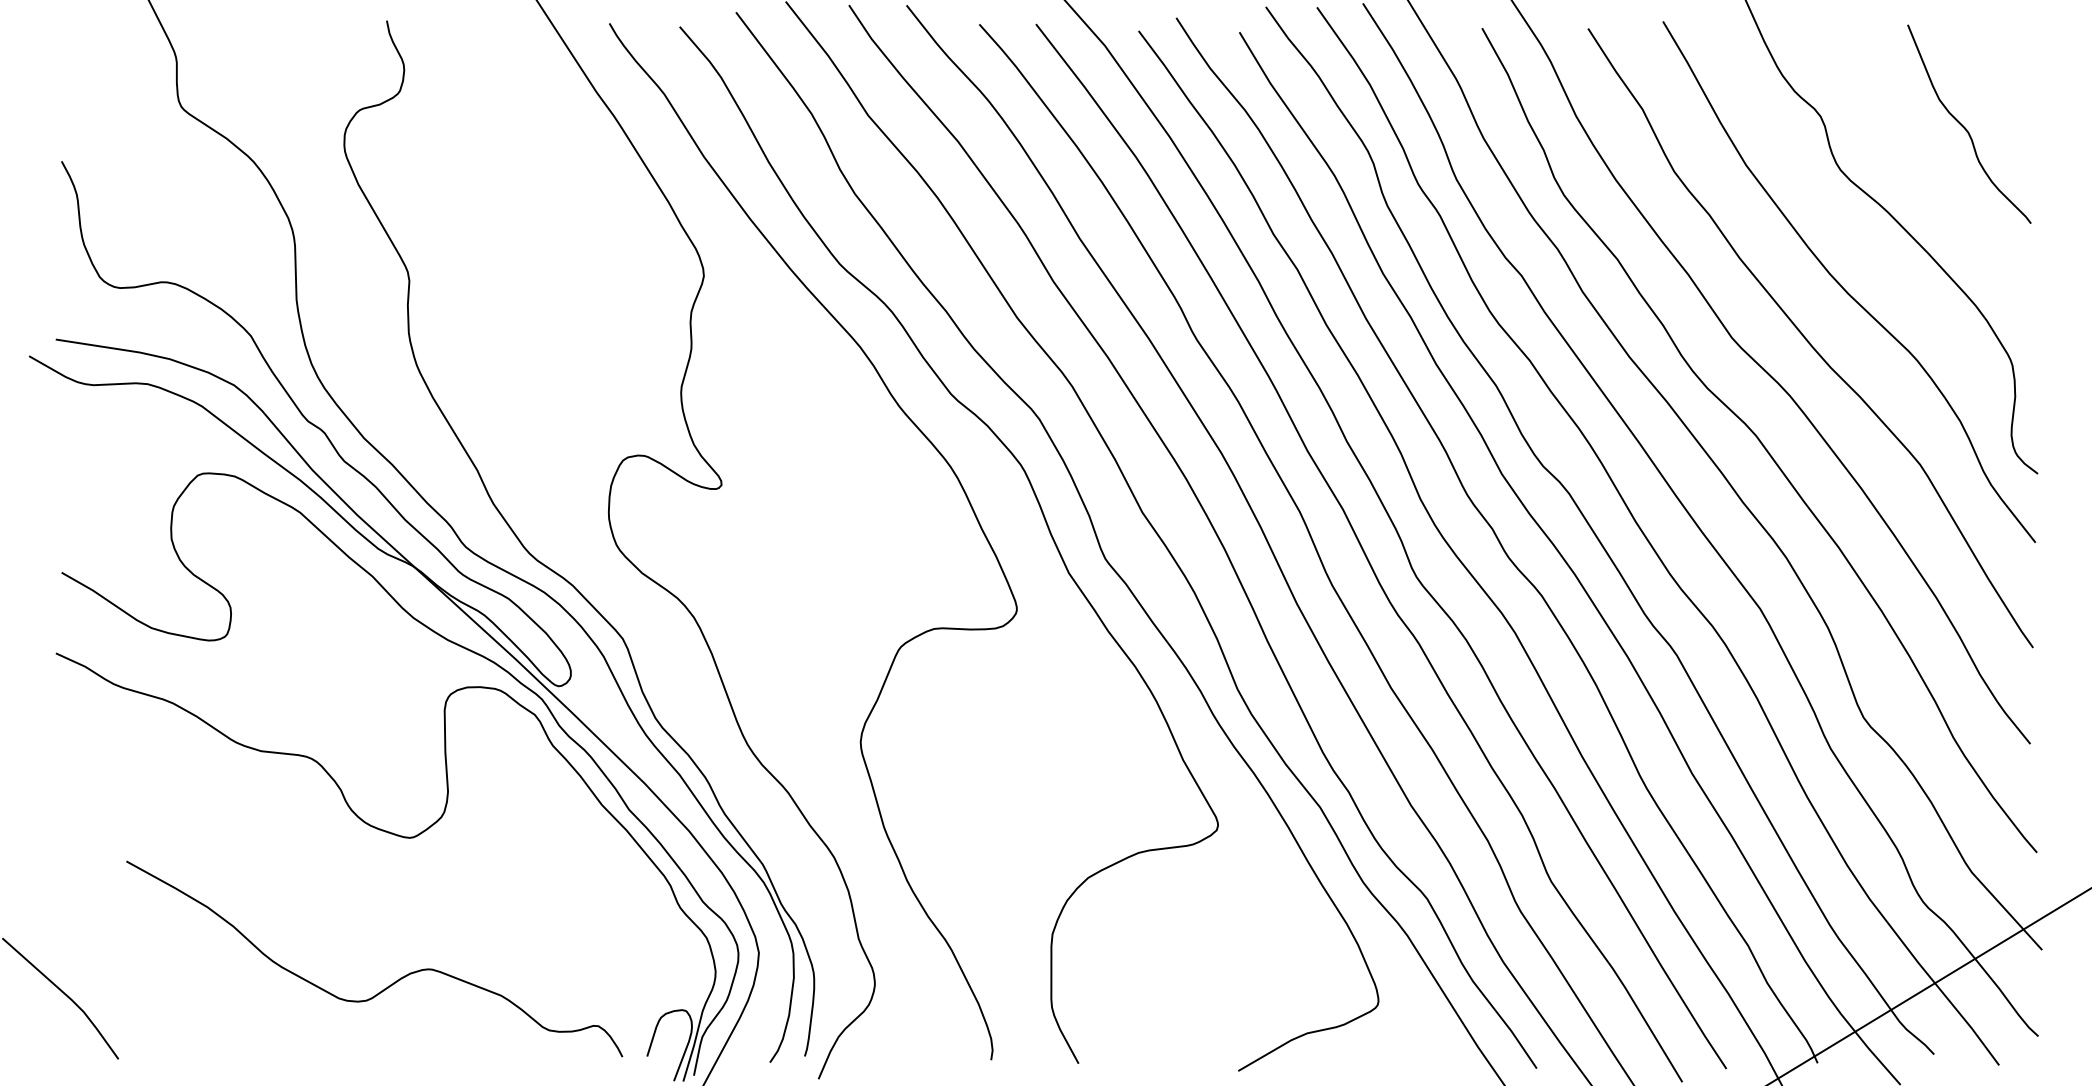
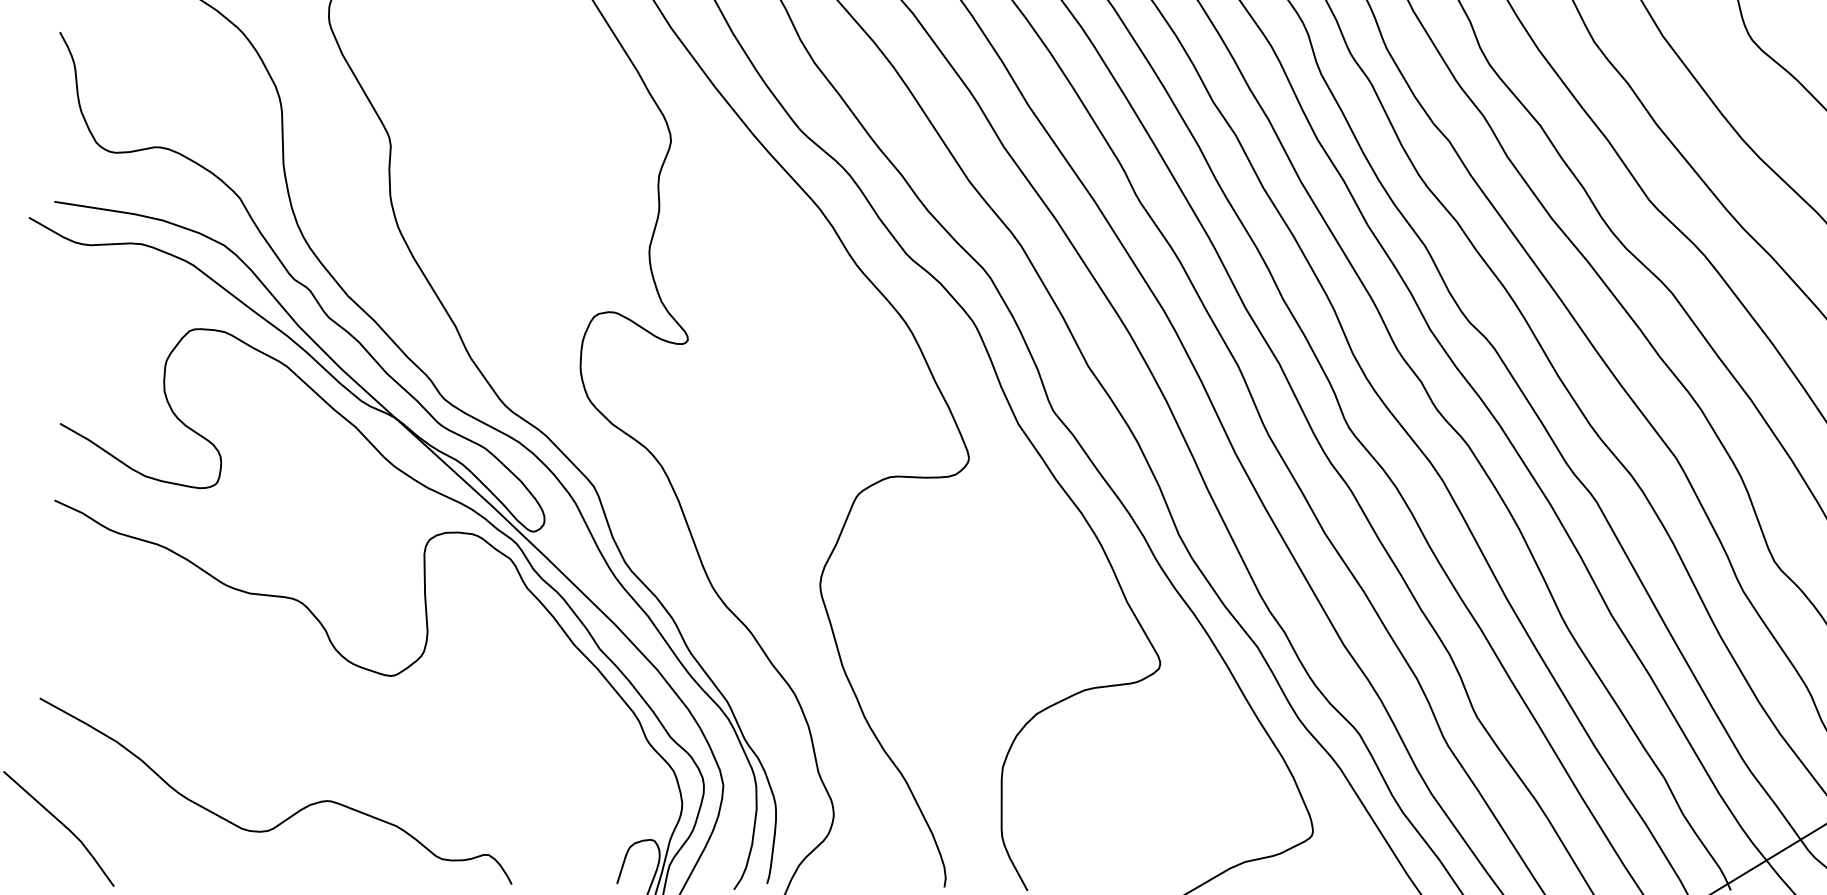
curve: (390, 984) -> (291, 815), moved

